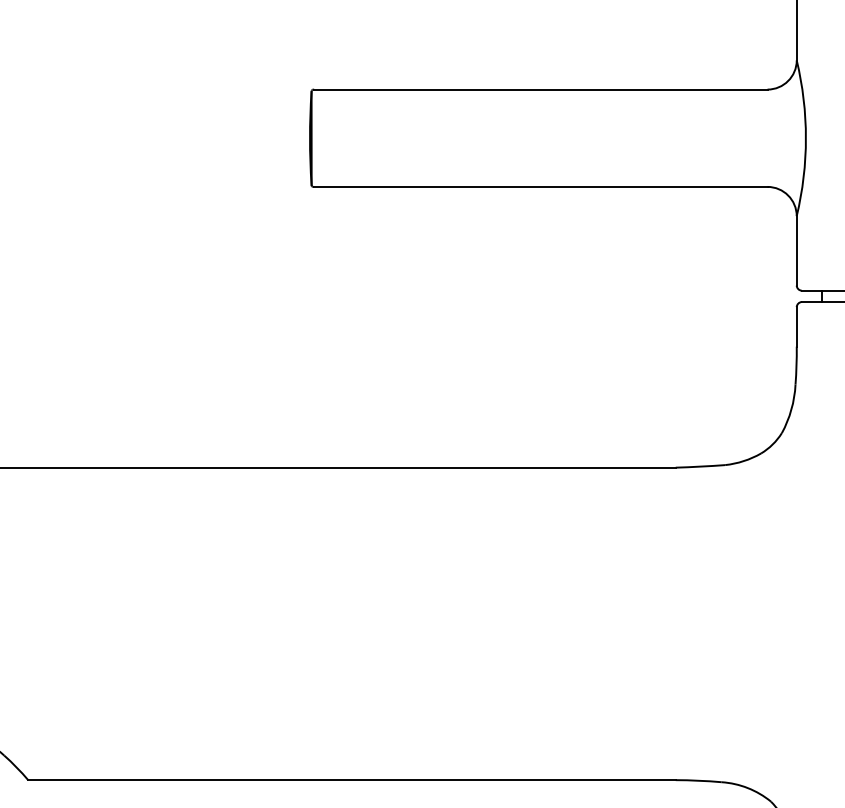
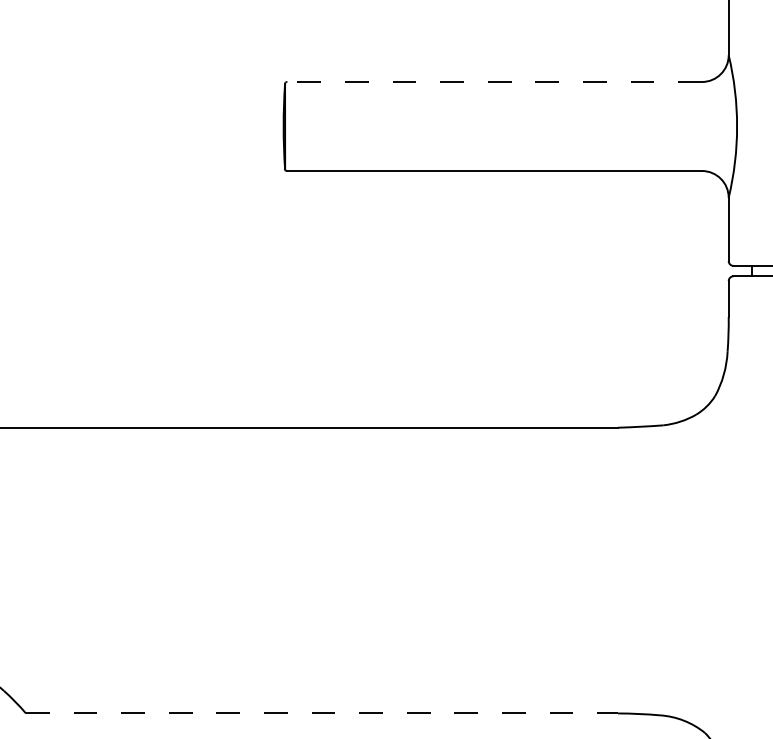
line: (540, 90) -> (494, 82), solid -> dashed
line: (352, 780) -> (322, 713), solid -> dashed

